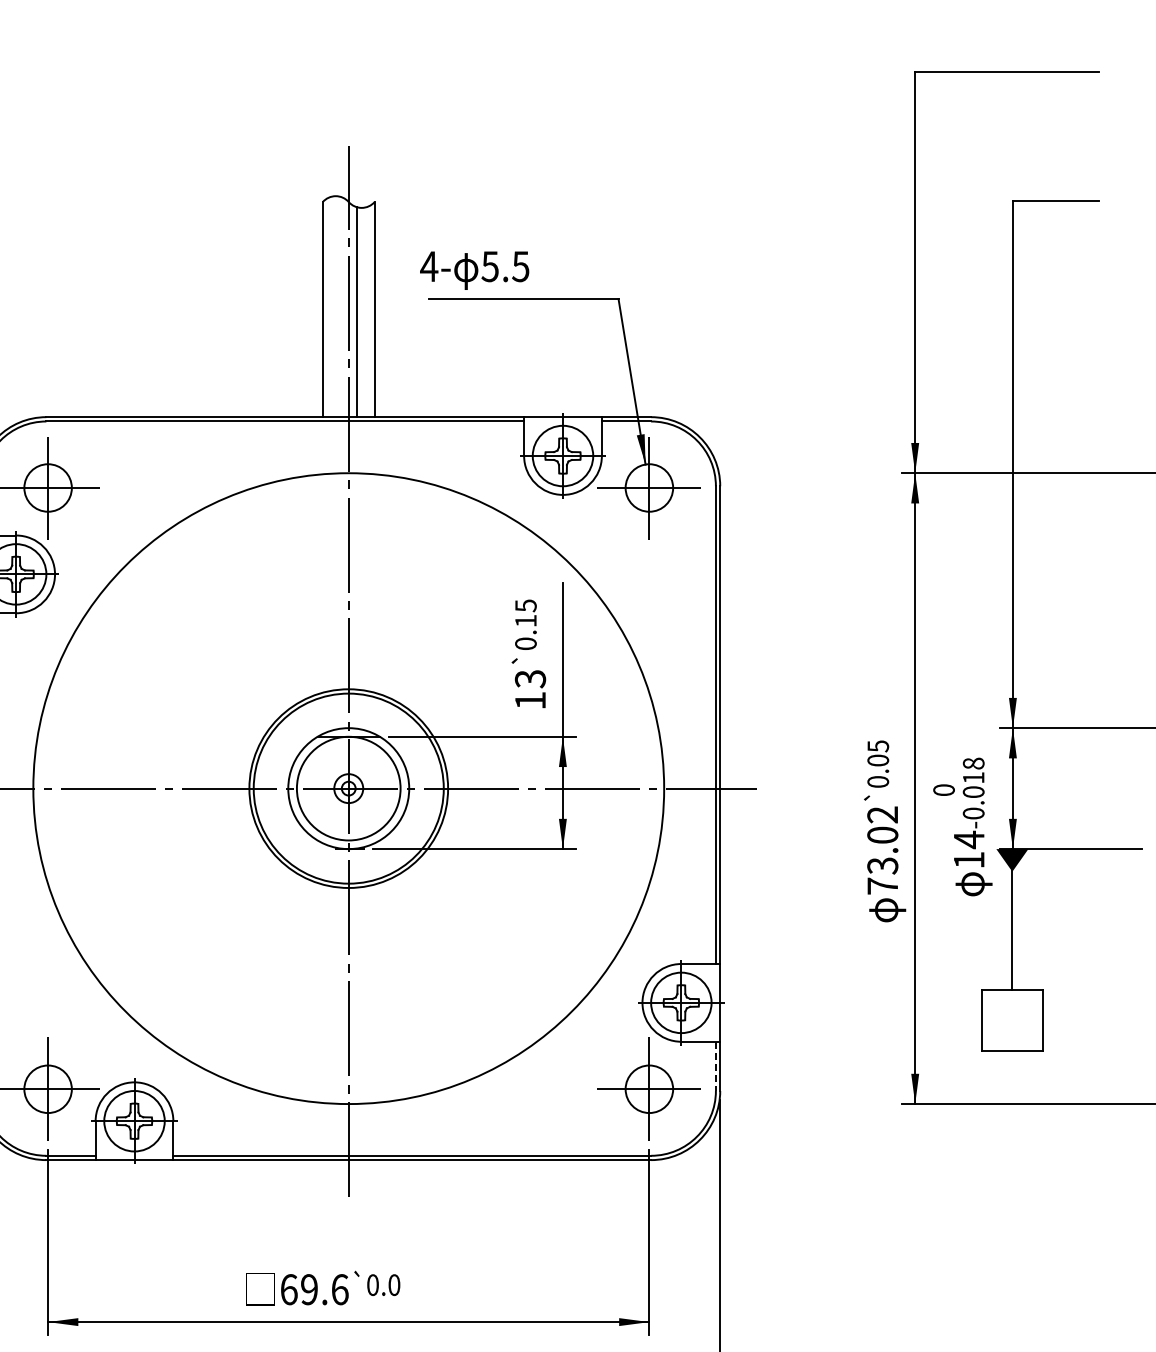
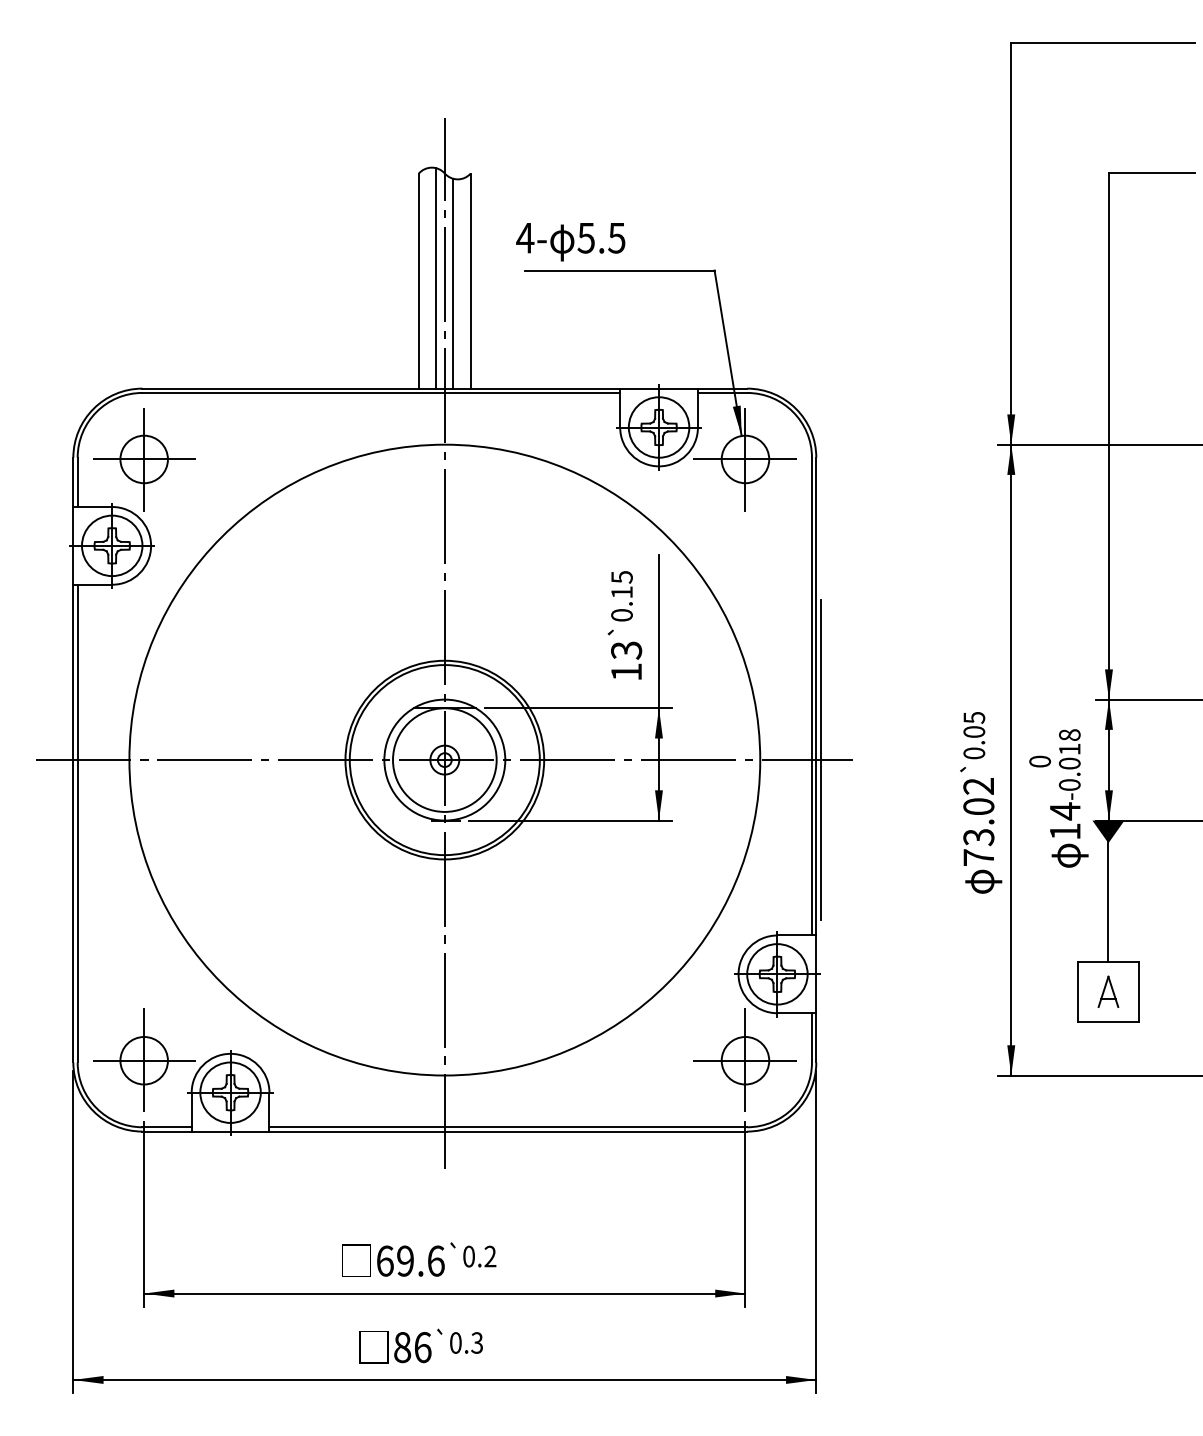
line: (340, 307) -> (436, 278), added
line: (724, 788) -> (820, 759), added
part: (1012, 1020) -> (1108, 991), added
line: (715, 1066) -> (811, 1037), dashed -> solid
text: (394, 1285) -> (490, 1256), 0.0 -> 0.2

